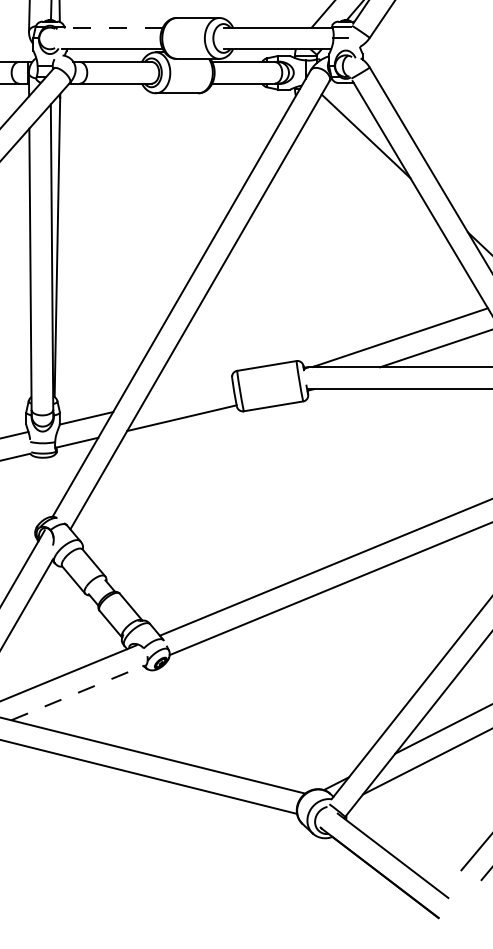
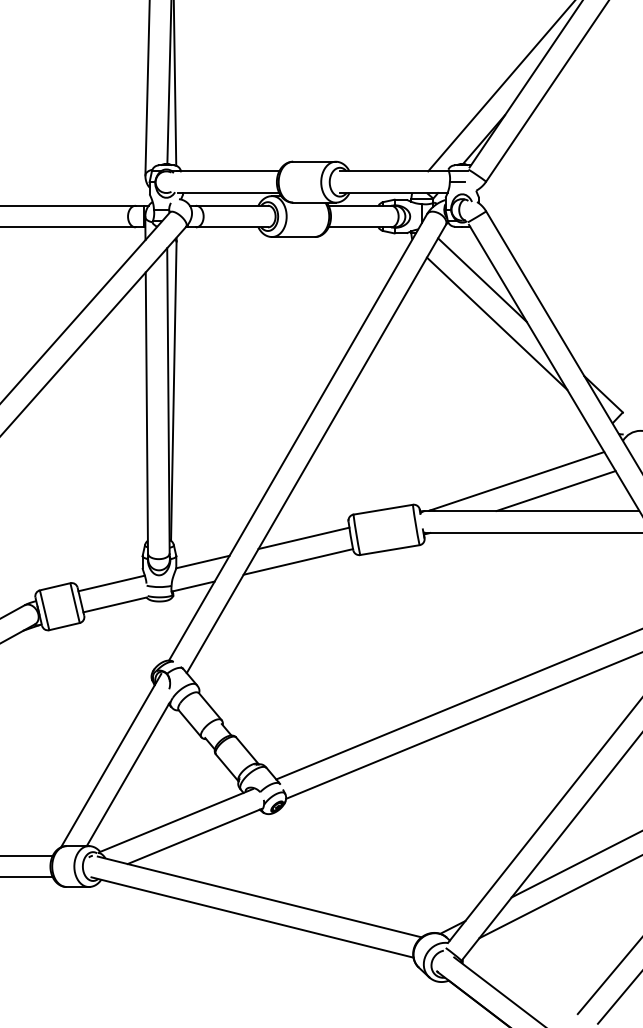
line: (111, 27) -> (227, 171), dashed -> solid
line: (380, 179) -> (496, 323), added
line: (187, 394) -> (303, 538), added
line: (78, 692) -> (194, 836), dashed -> solid

